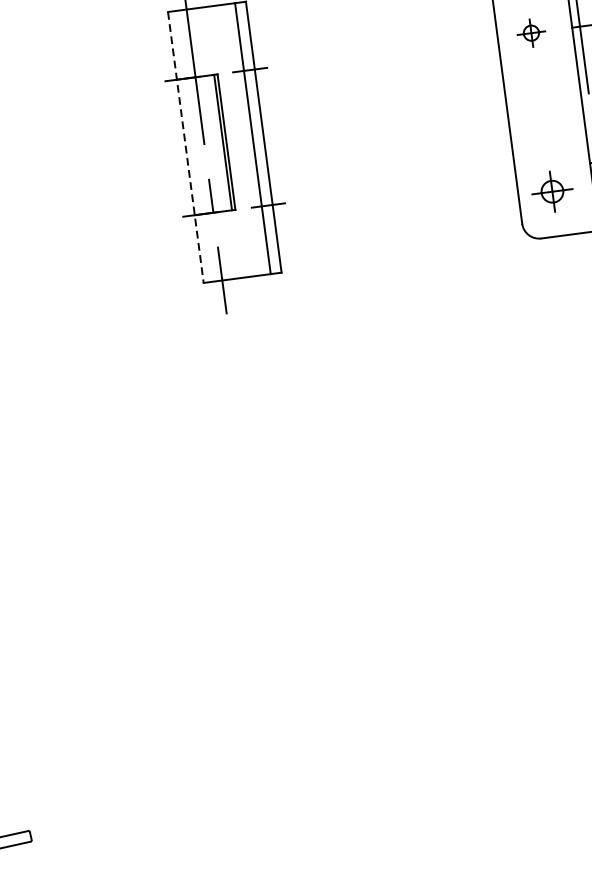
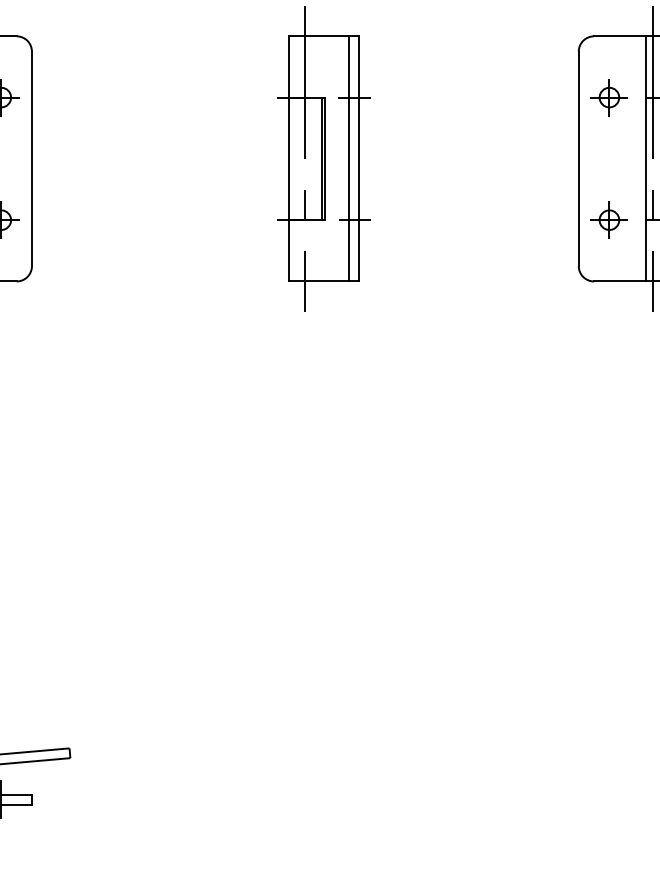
part: (530, 33) -> (608, 97), size x1.43
line: (185, 147) -> (288, 158), dashed -> solid
part: (551, 191) -> (608, 219), moved

